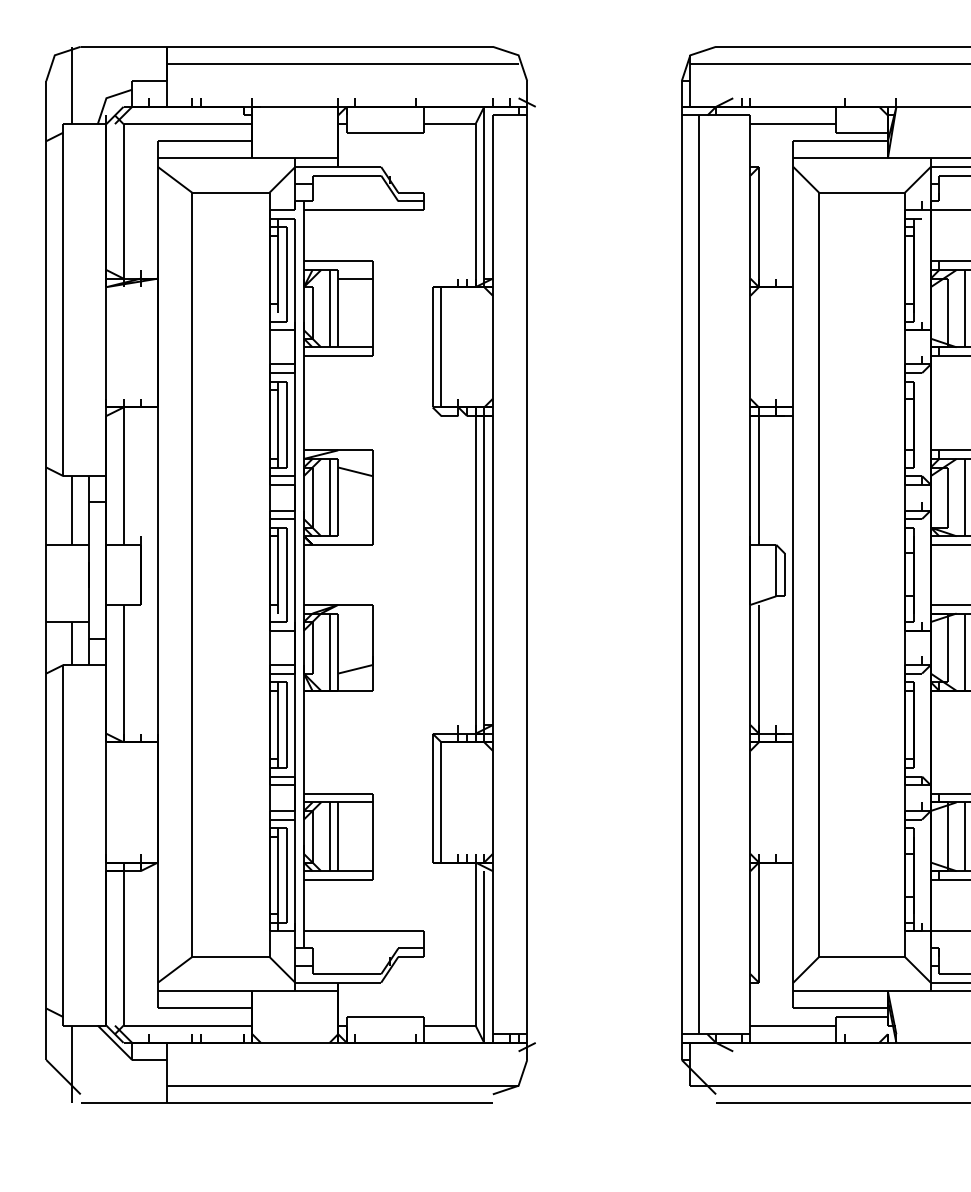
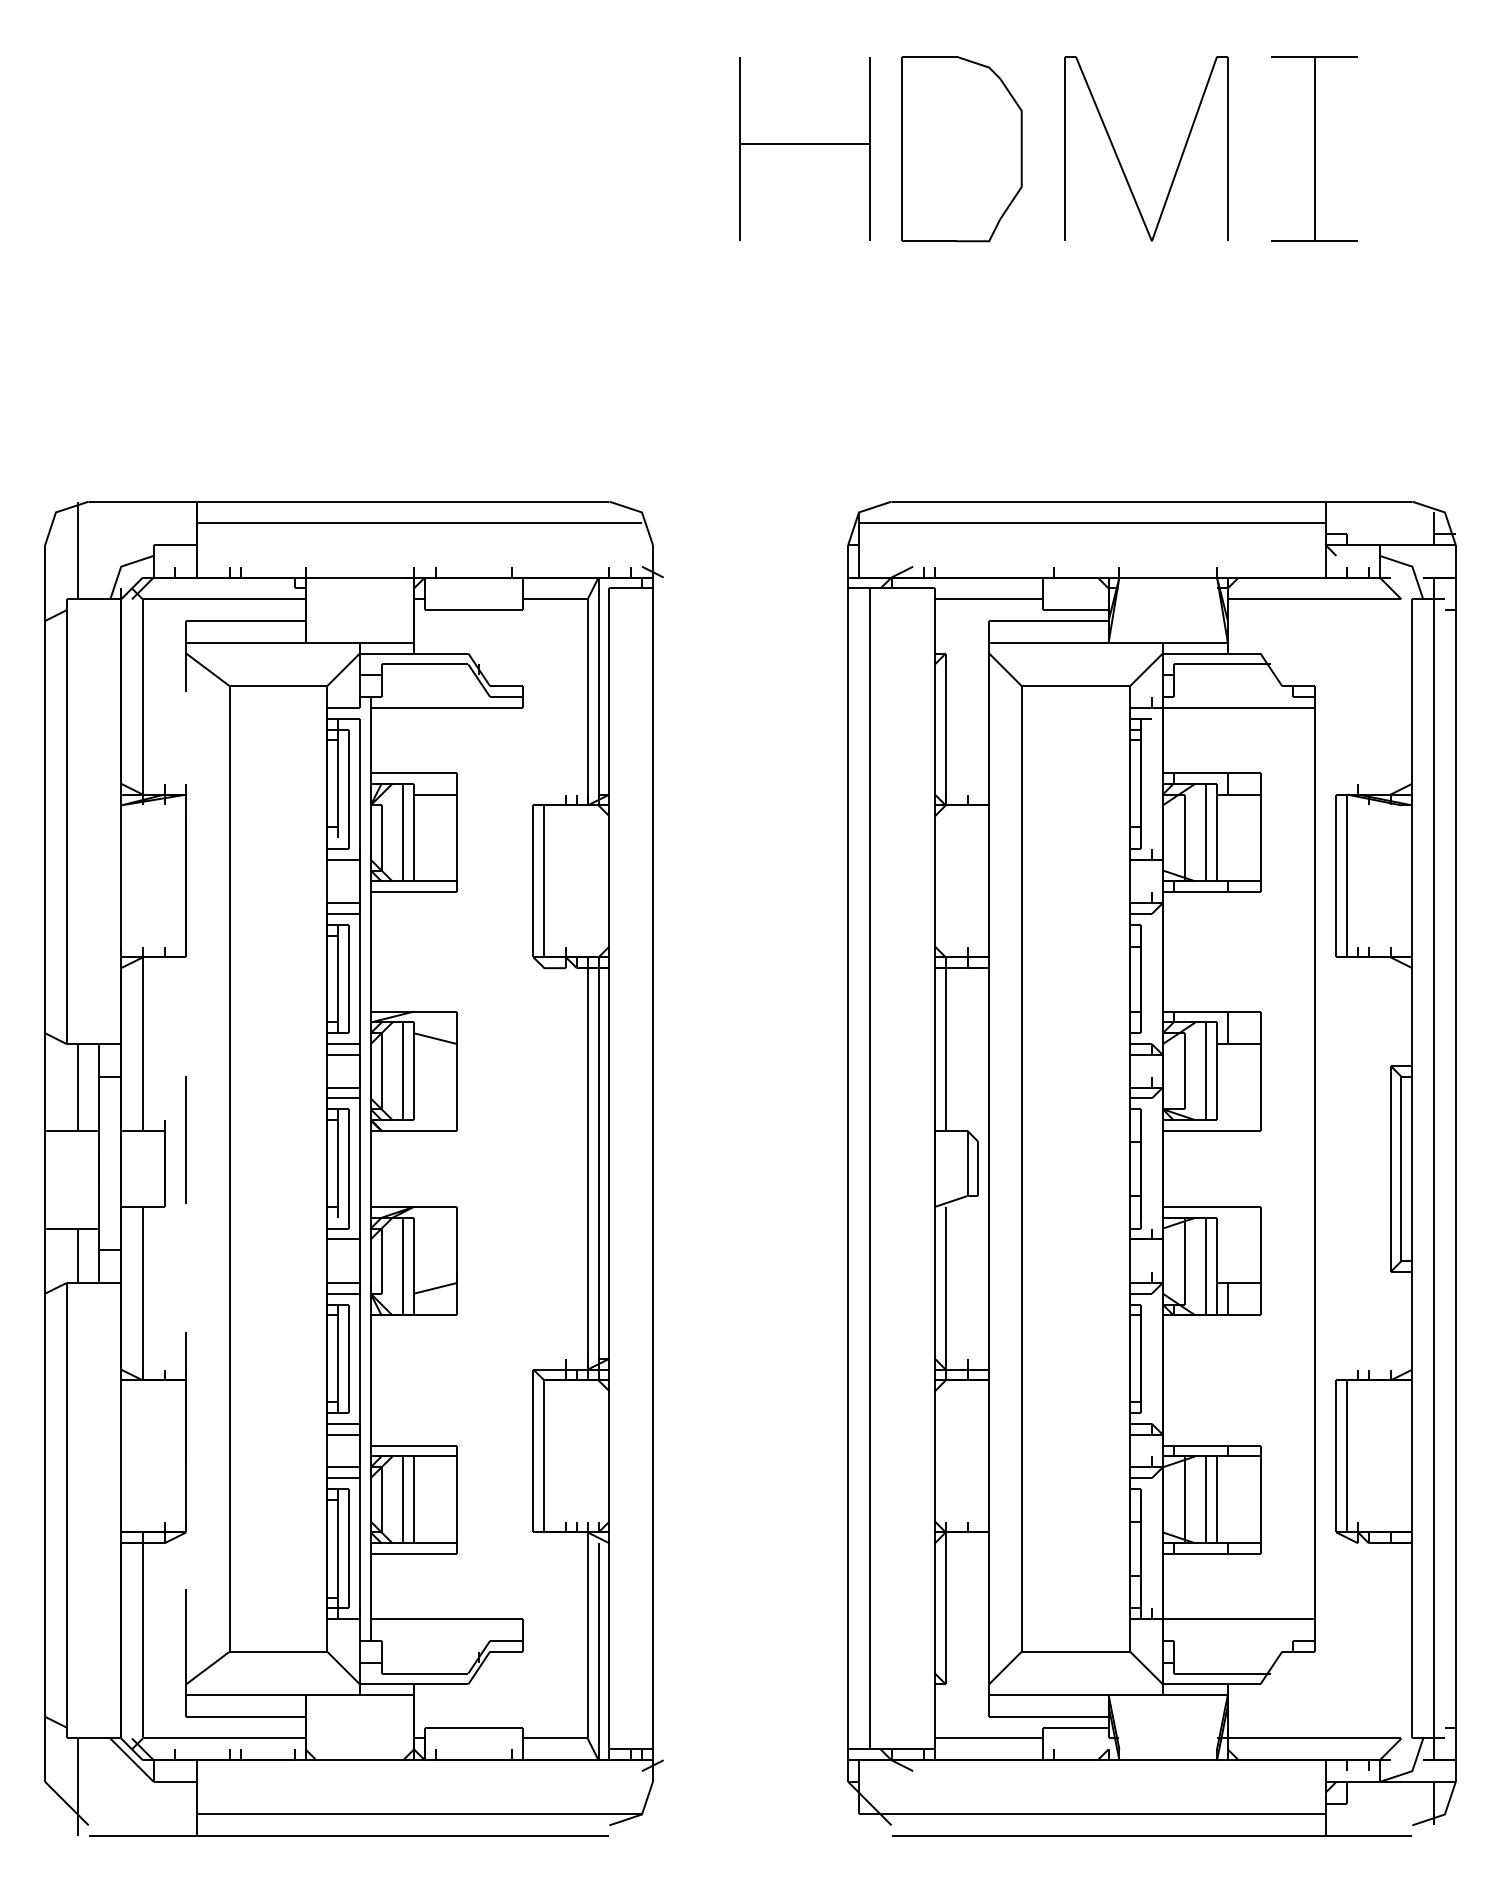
line: (158, 574) -> (186, 1168), solid -> dashed

